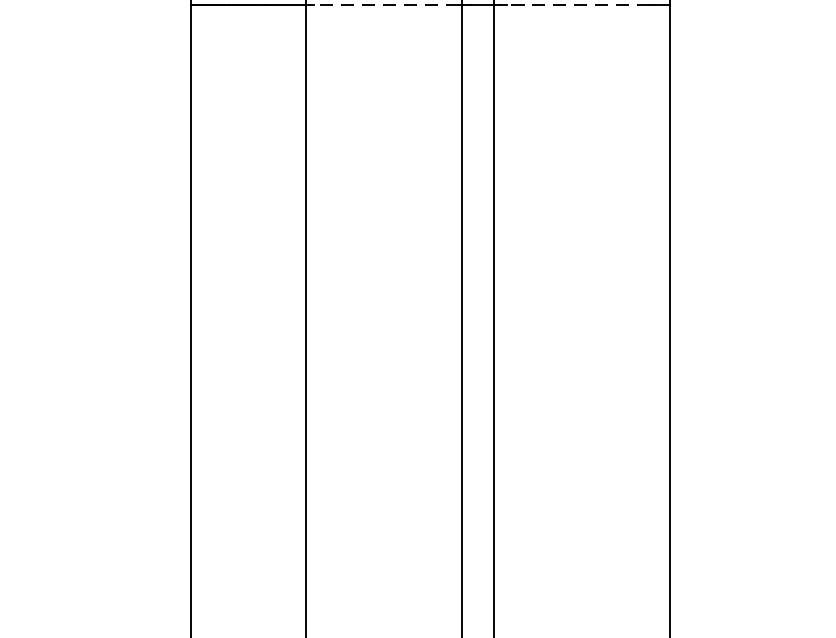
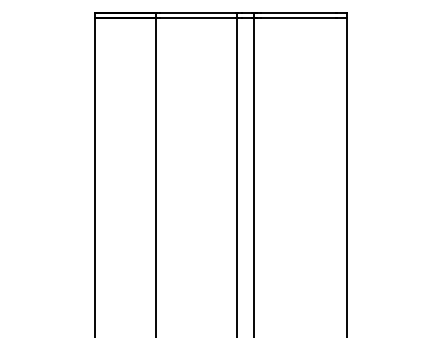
line: (385, 5) -> (197, 18), dashed -> solid
line: (578, 5) -> (298, 18), dashed -> solid

